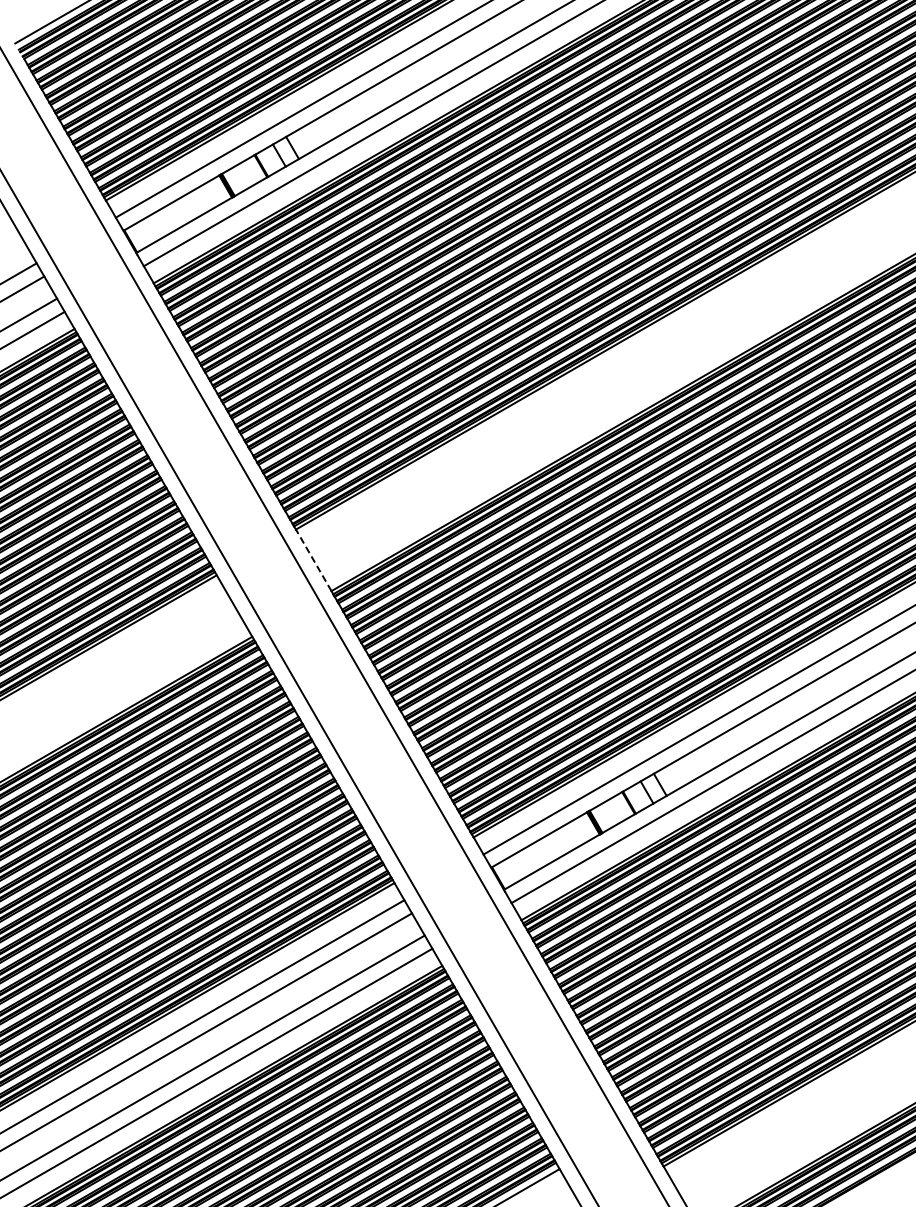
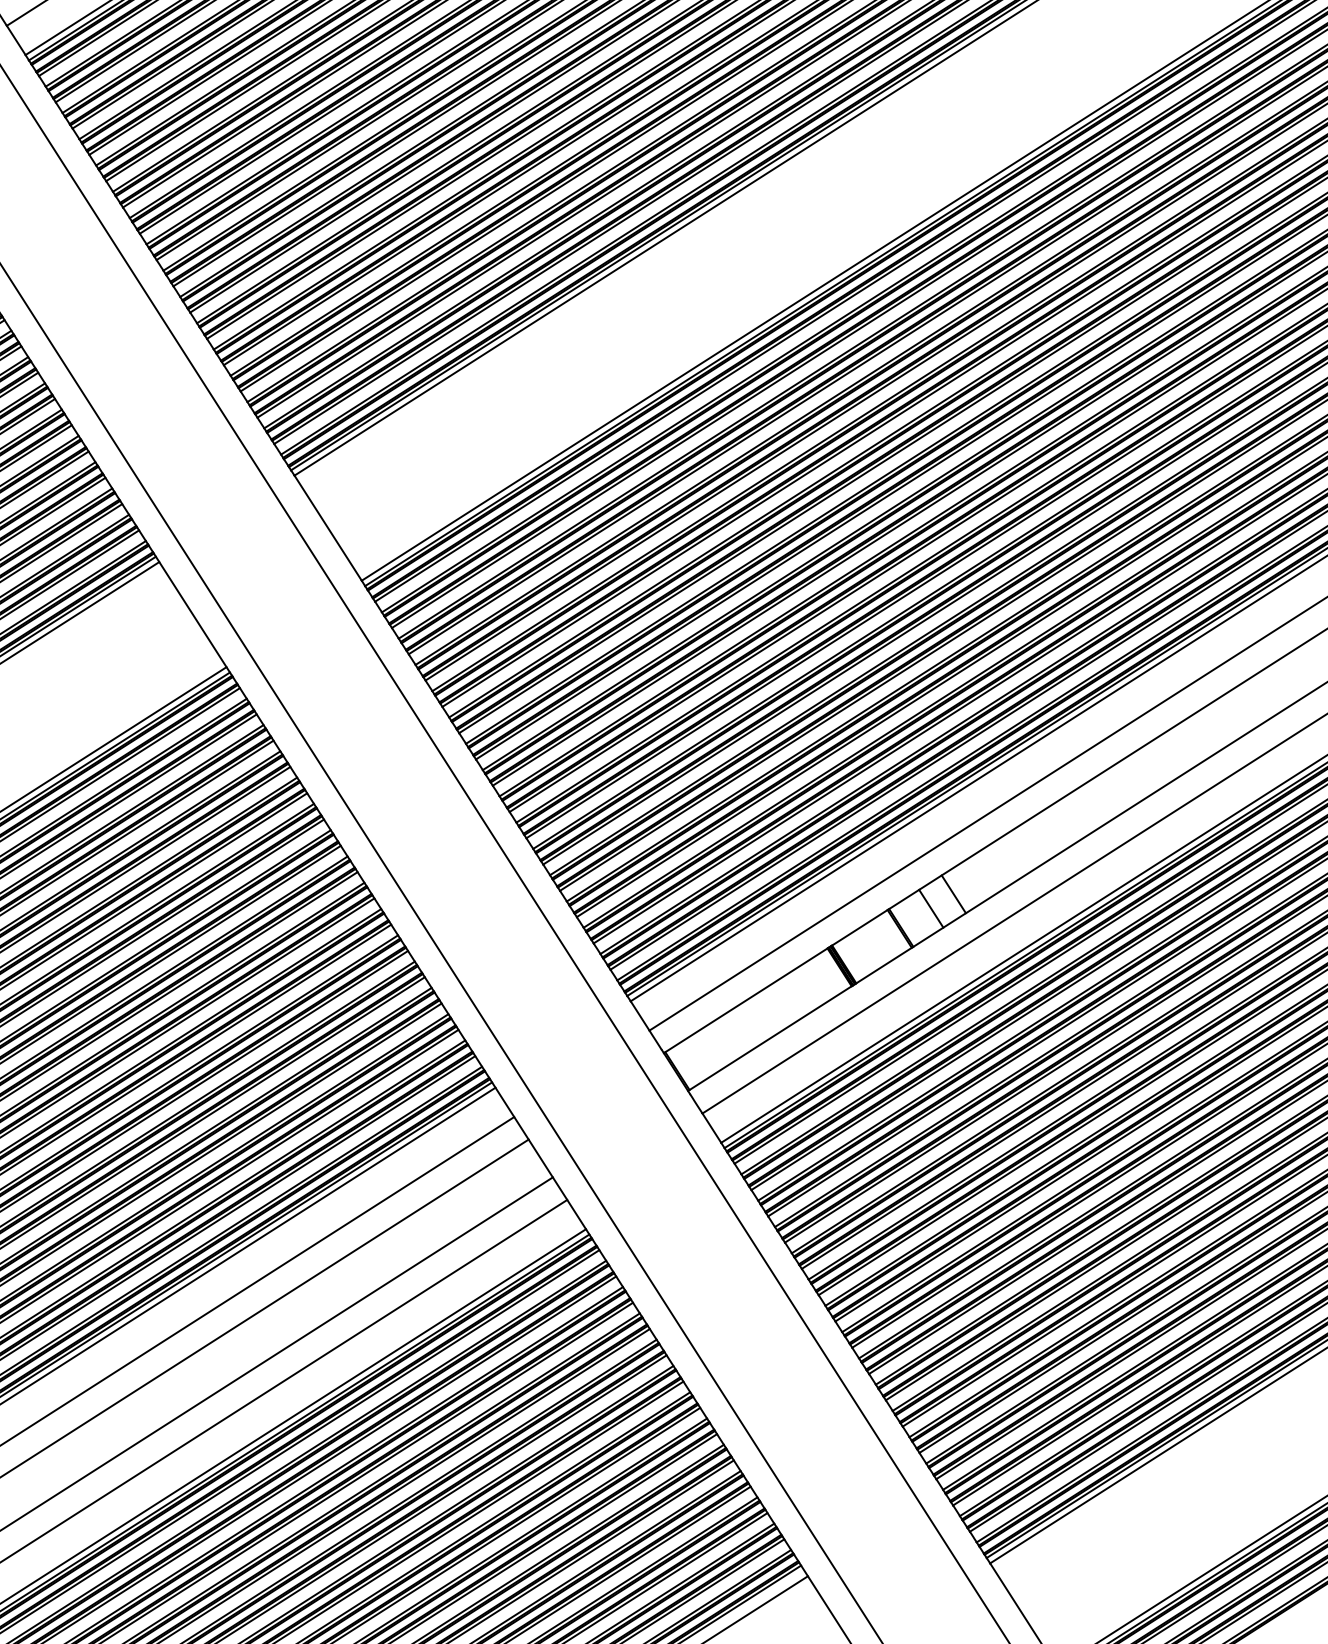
line: (313, 560) -> (327, 528), dashed -> solid

